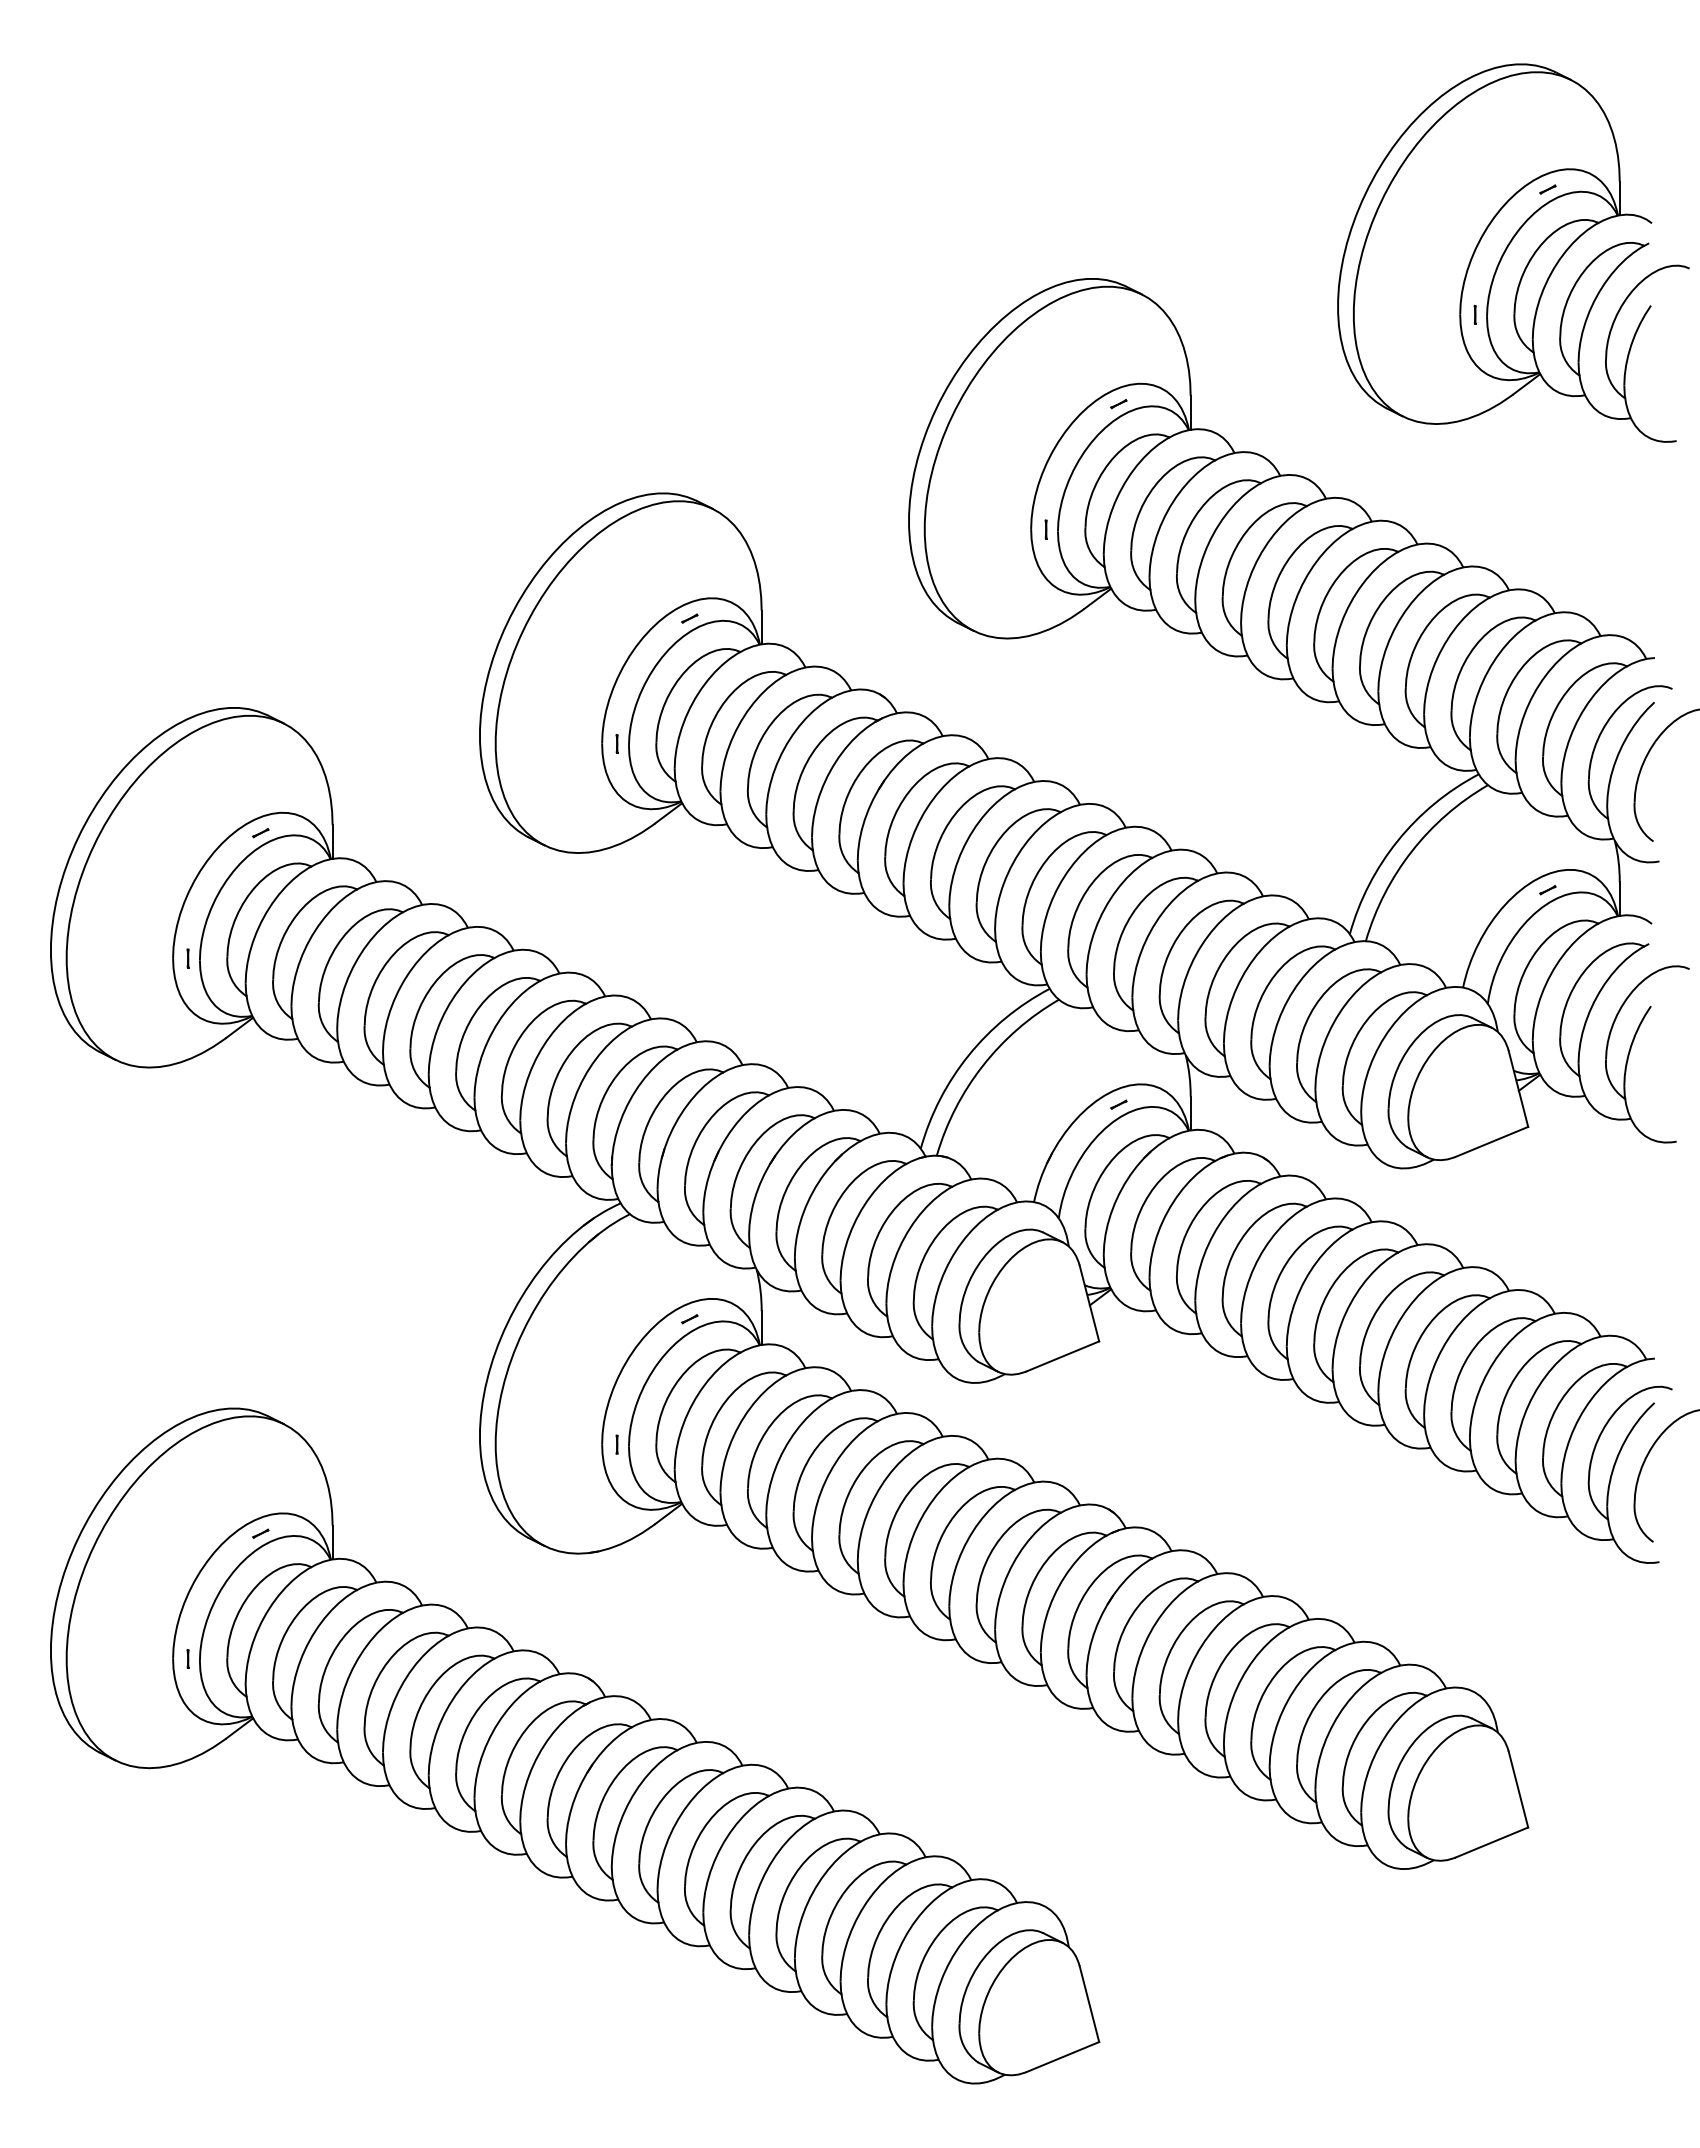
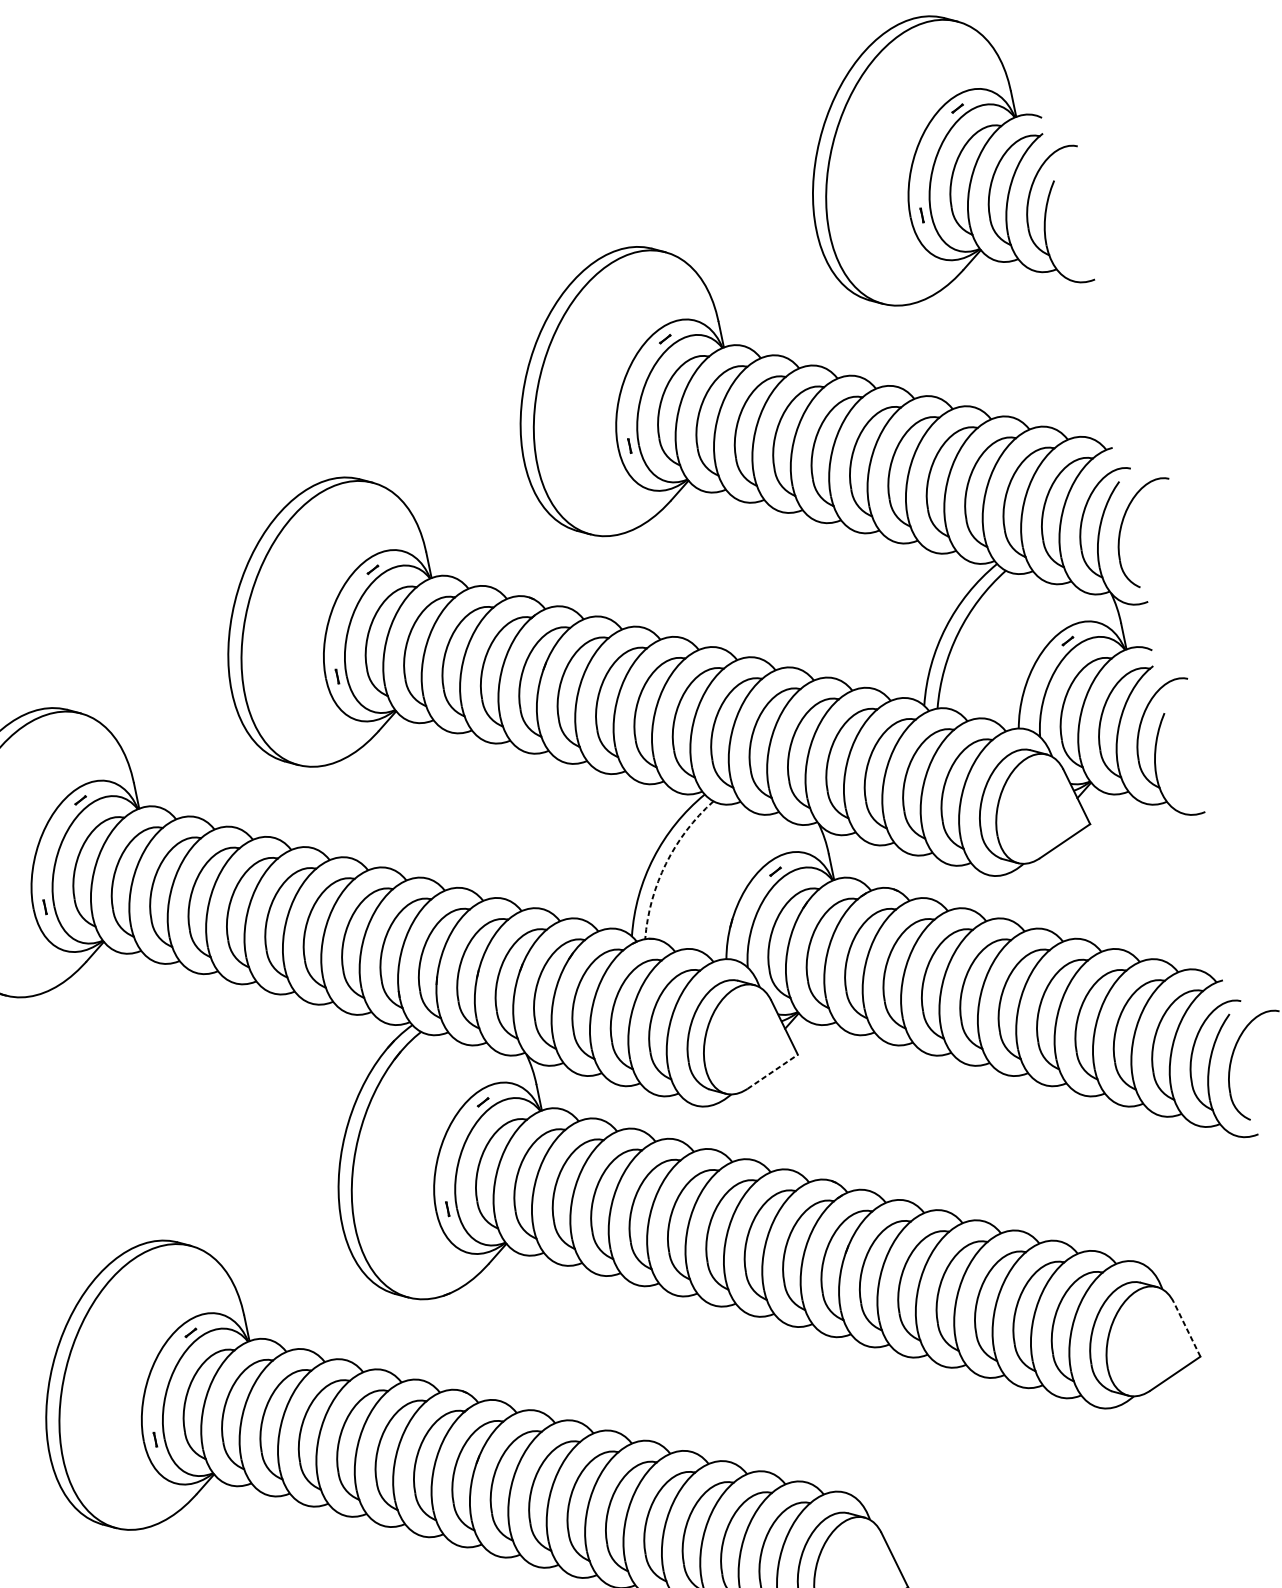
arc: (982, 1065) -> (665, 863), solid -> dashed
line: (1063, 1356) -> (773, 1071), solid -> dashed
line: (1518, 1789) -> (1187, 1329), solid -> dashed

